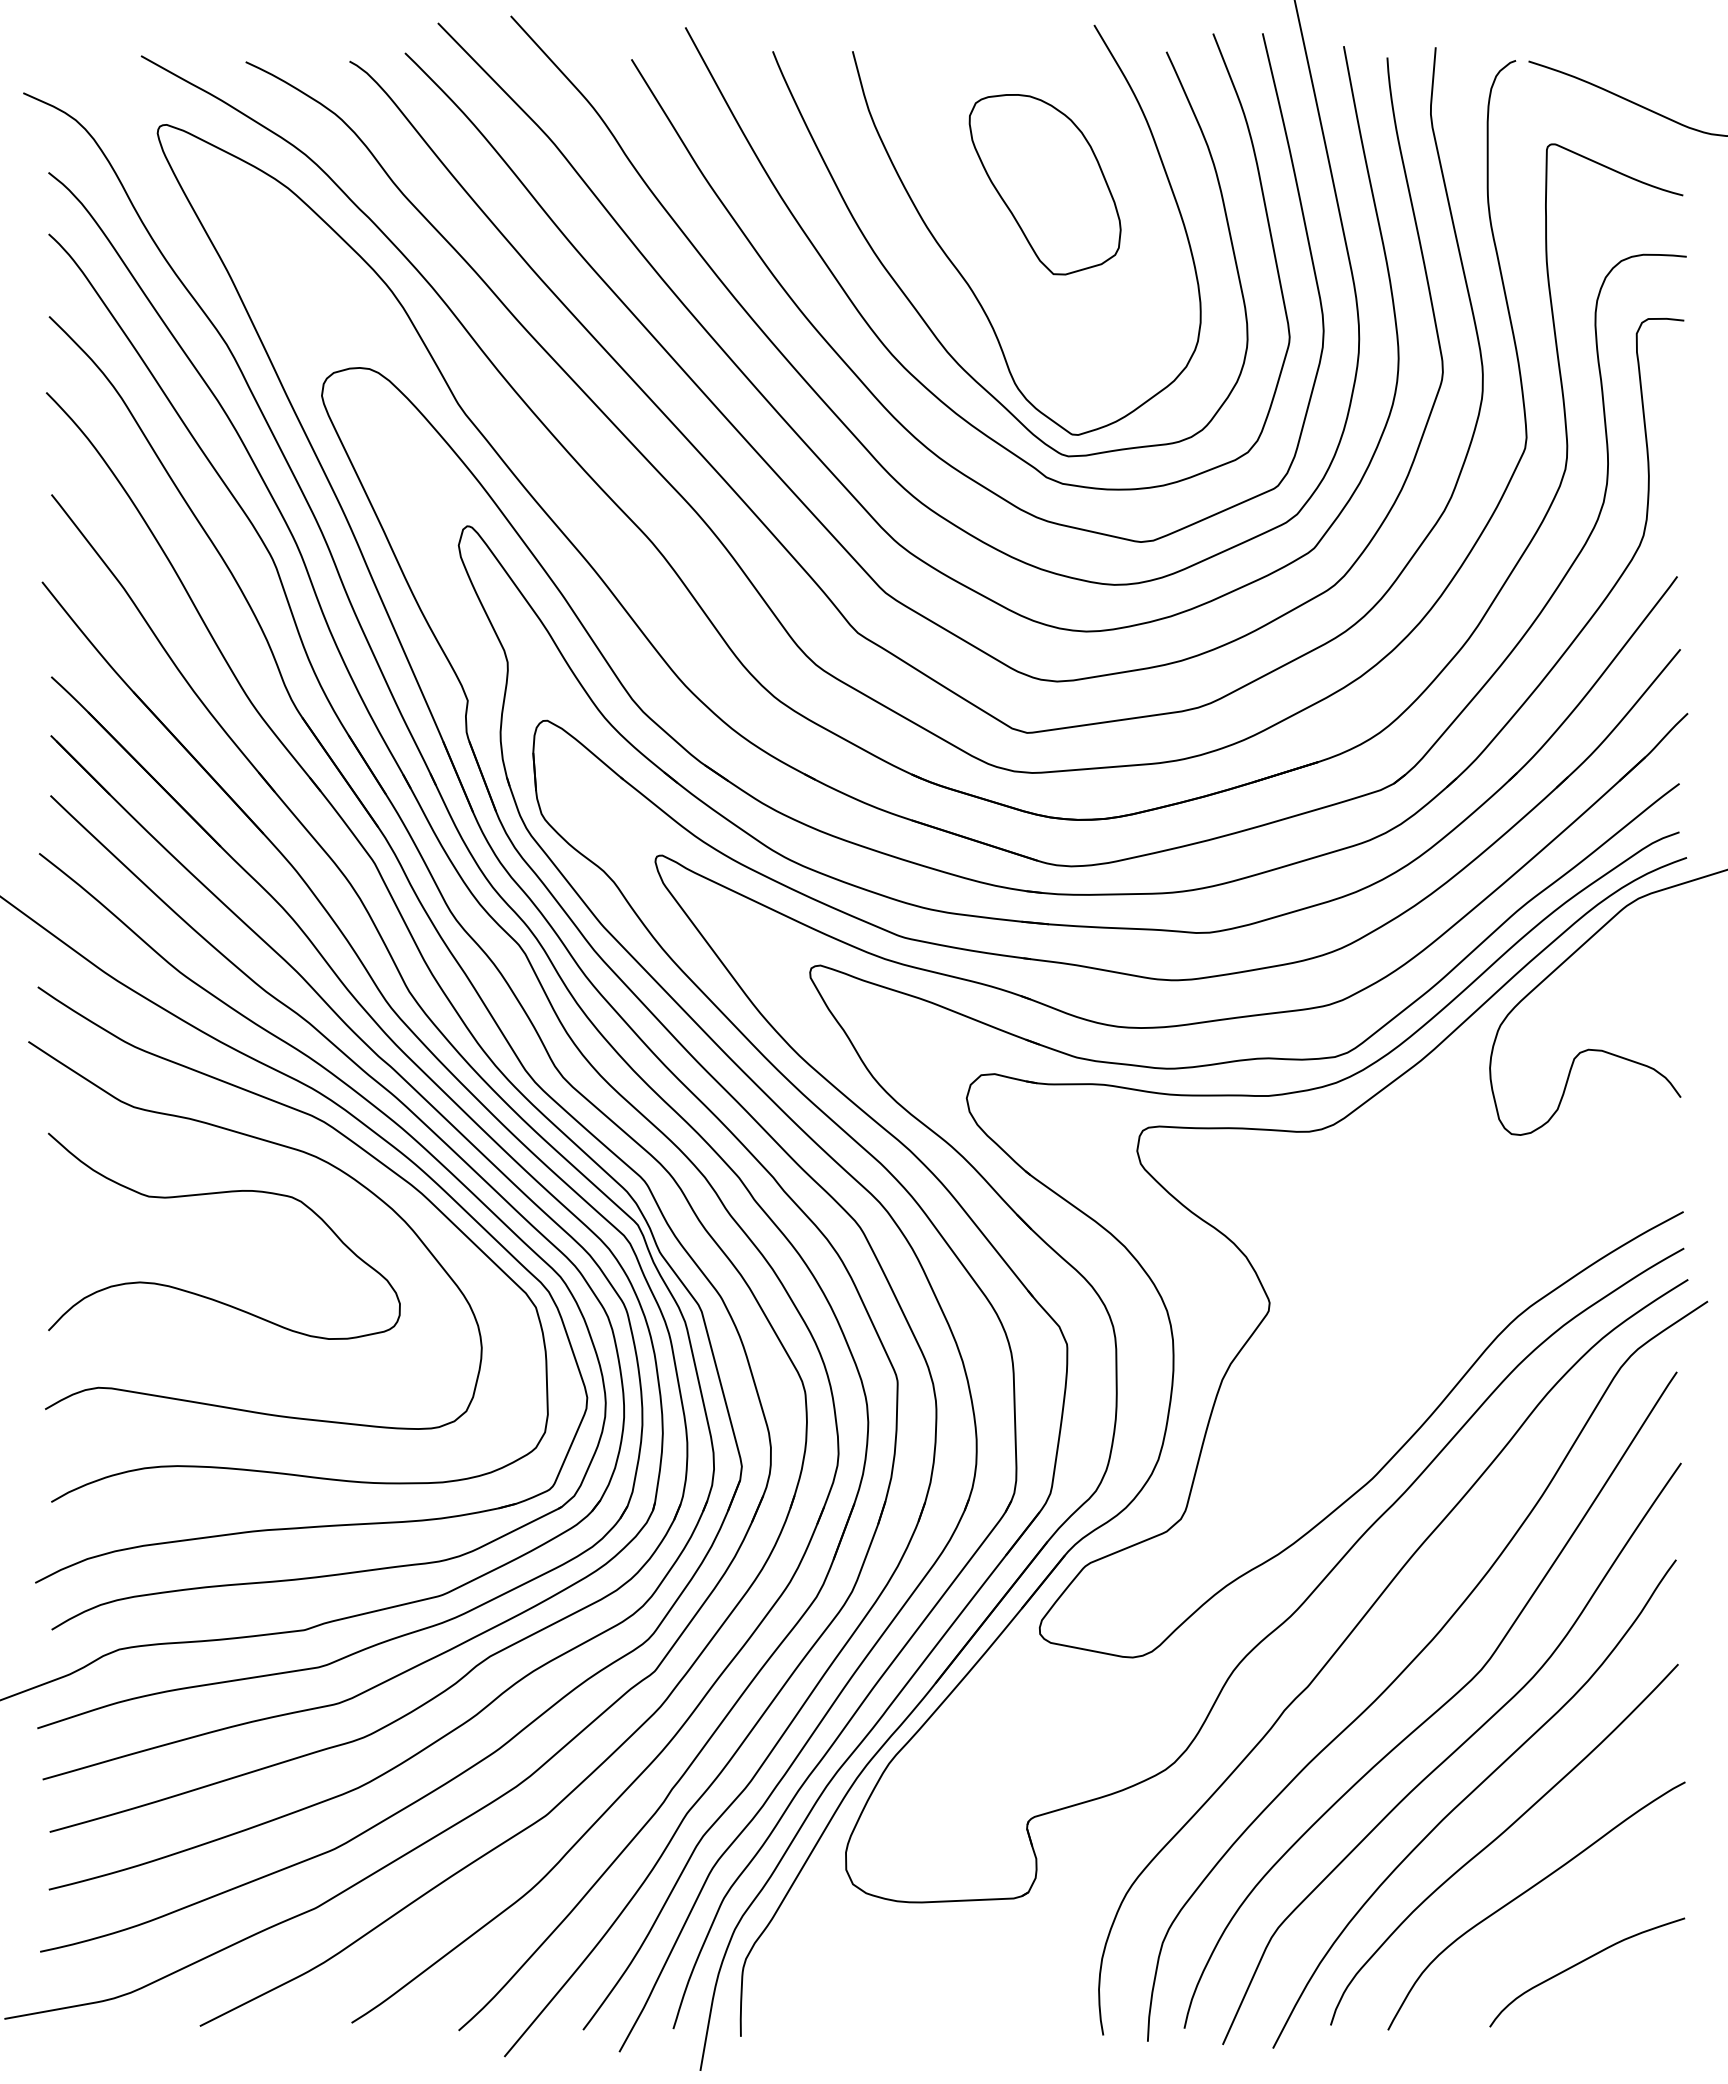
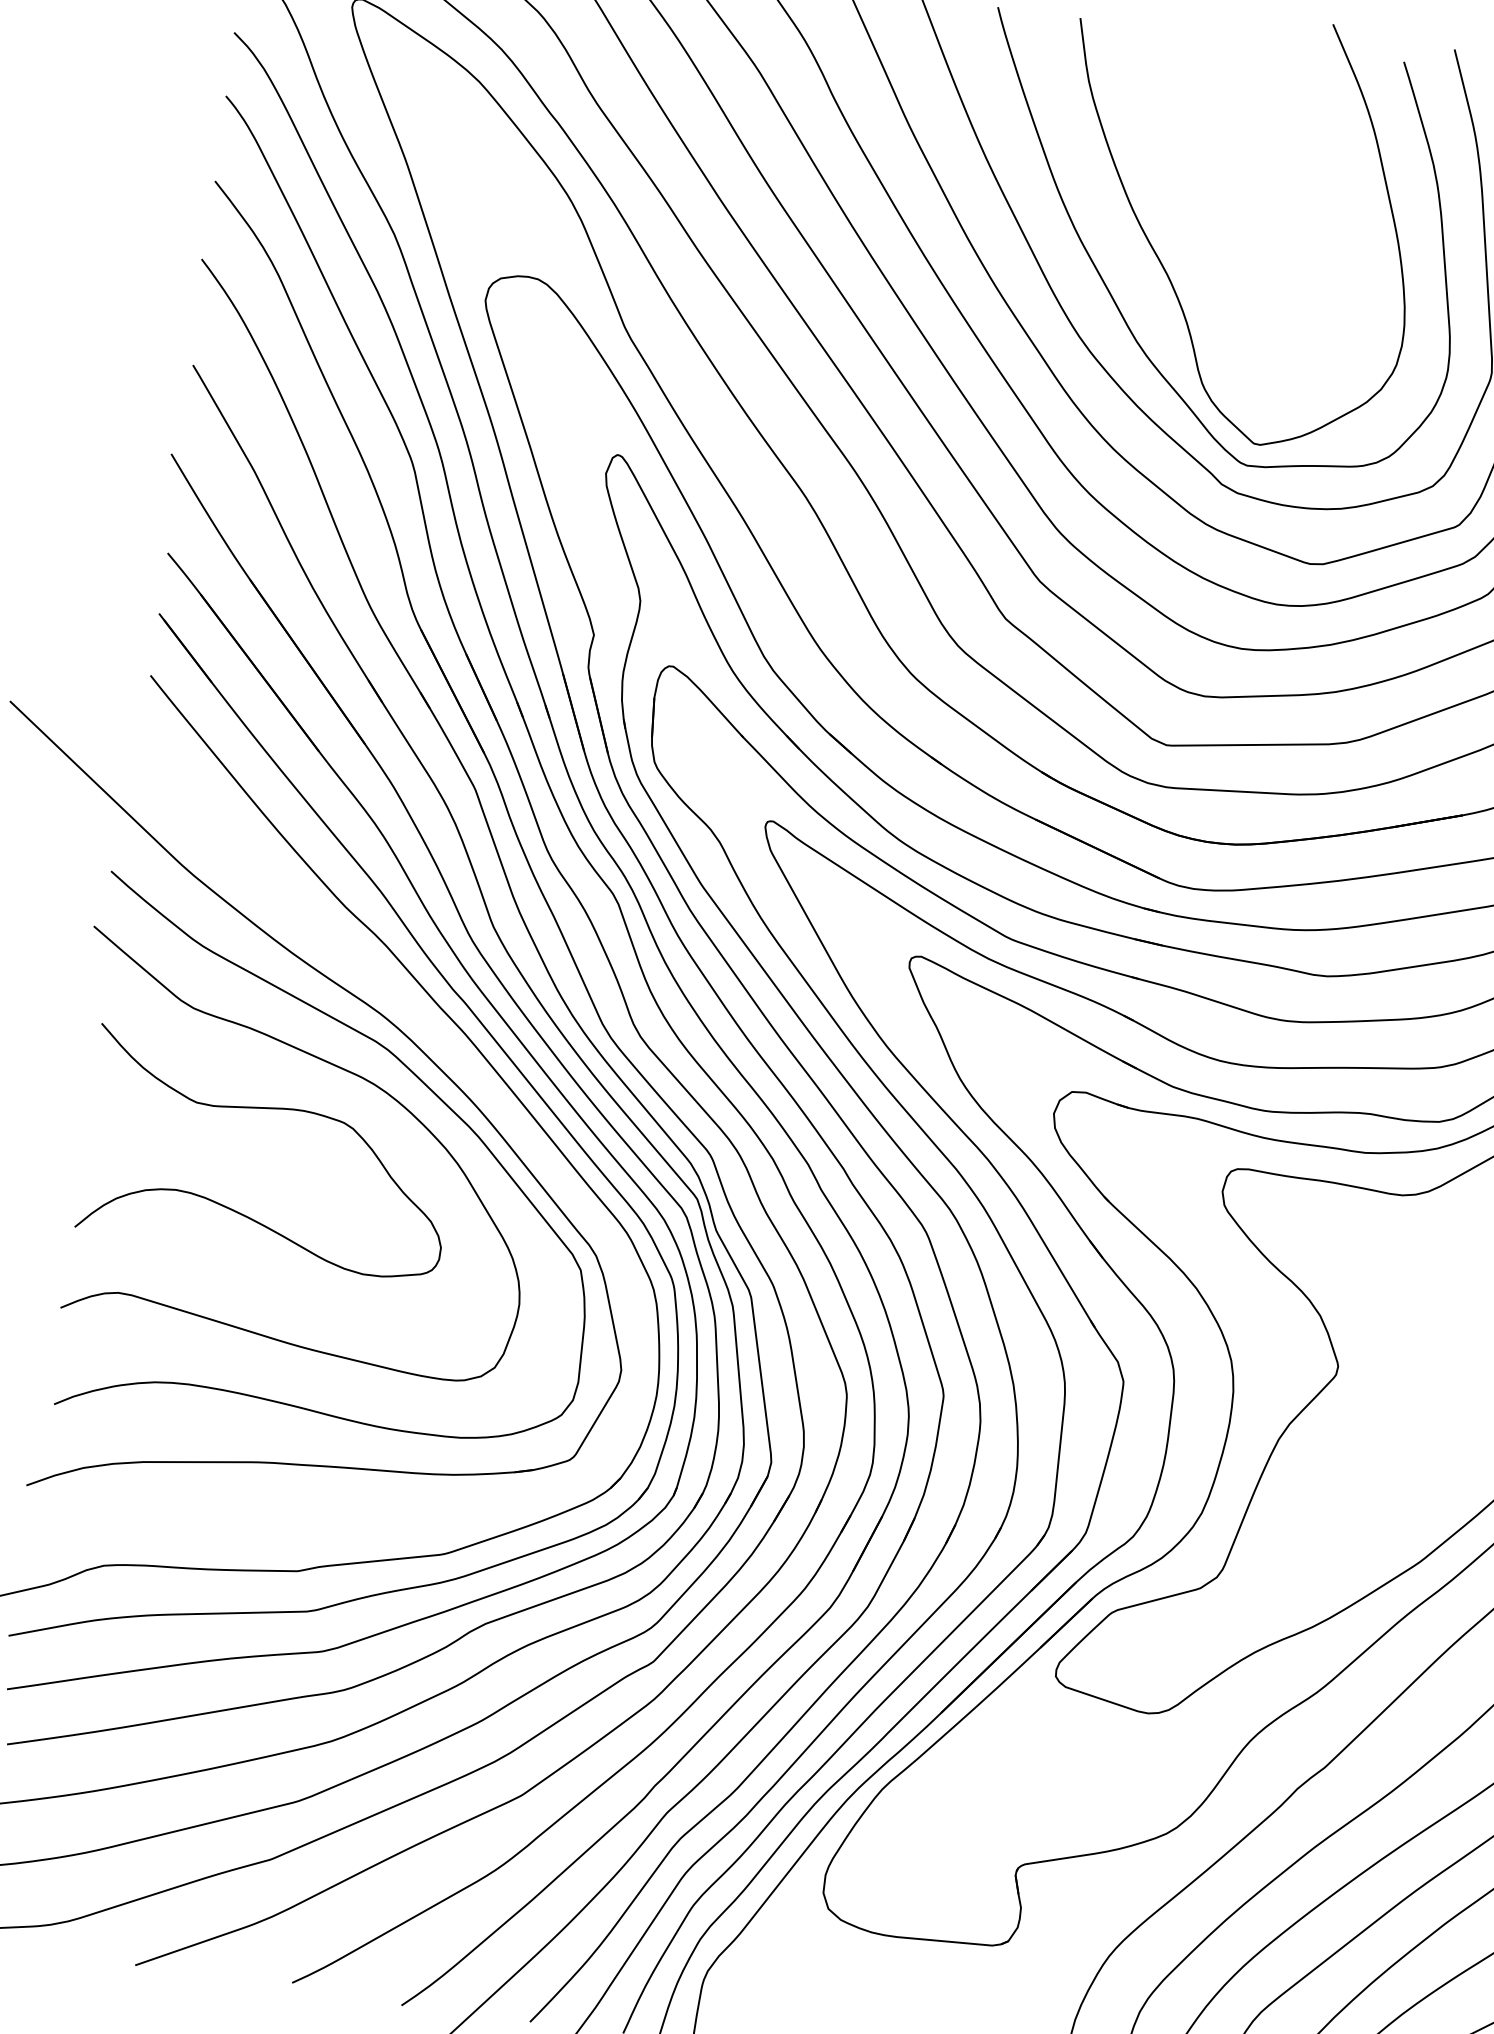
part: (1044, 184) -> (1259, 181), removed
part: (409, 1136) -> (473, 1076), removed

